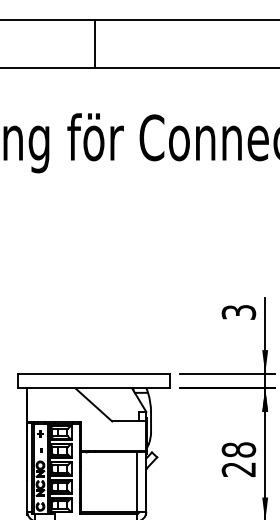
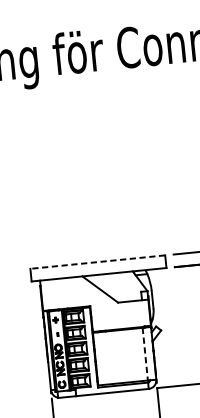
line: (93, 373) -> (97, 261), solid -> dashed
line: (136, 482) -> (145, 354), solid -> dashed

